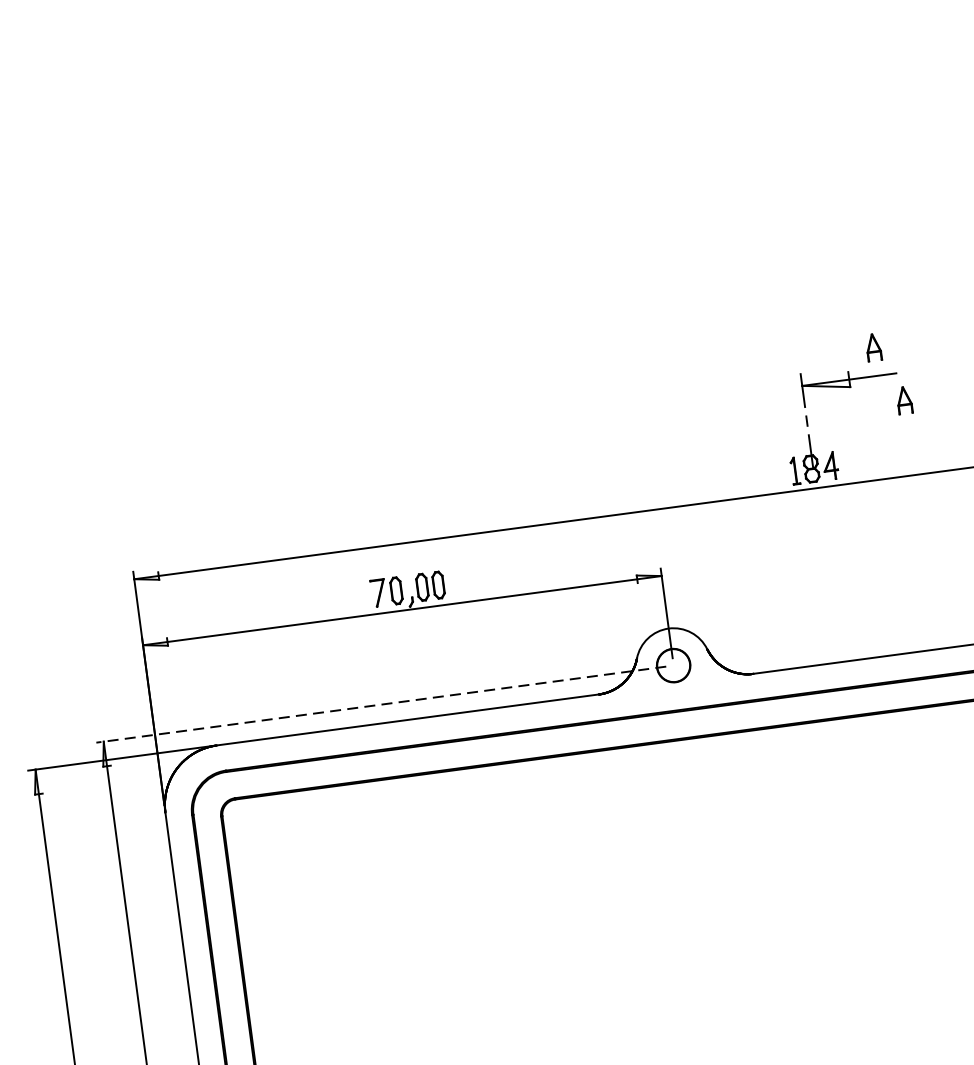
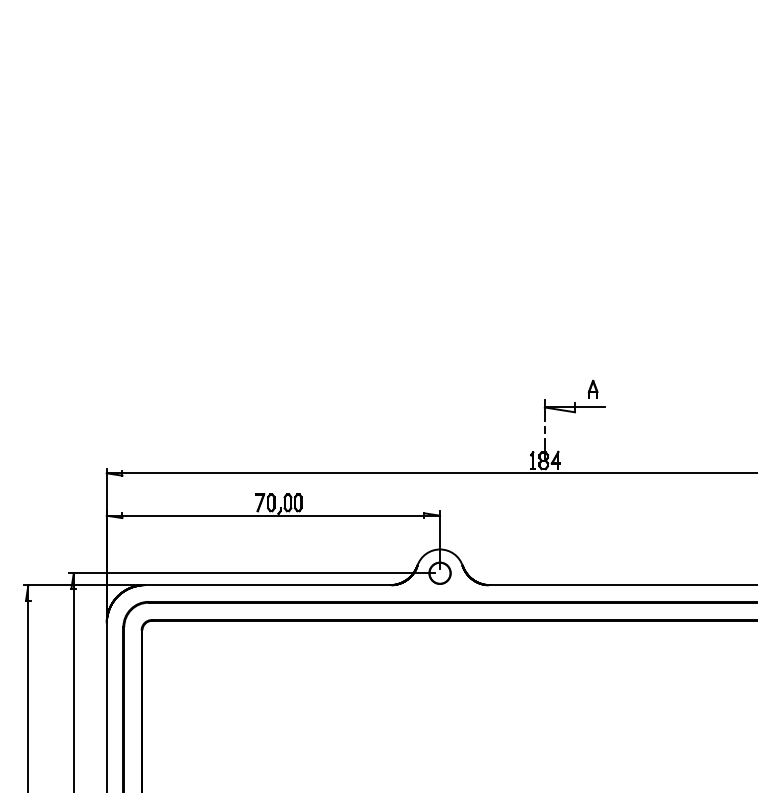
part: (903, 400) -> (607, 425), removed
line: (380, 705) -> (251, 573), dashed -> solid

